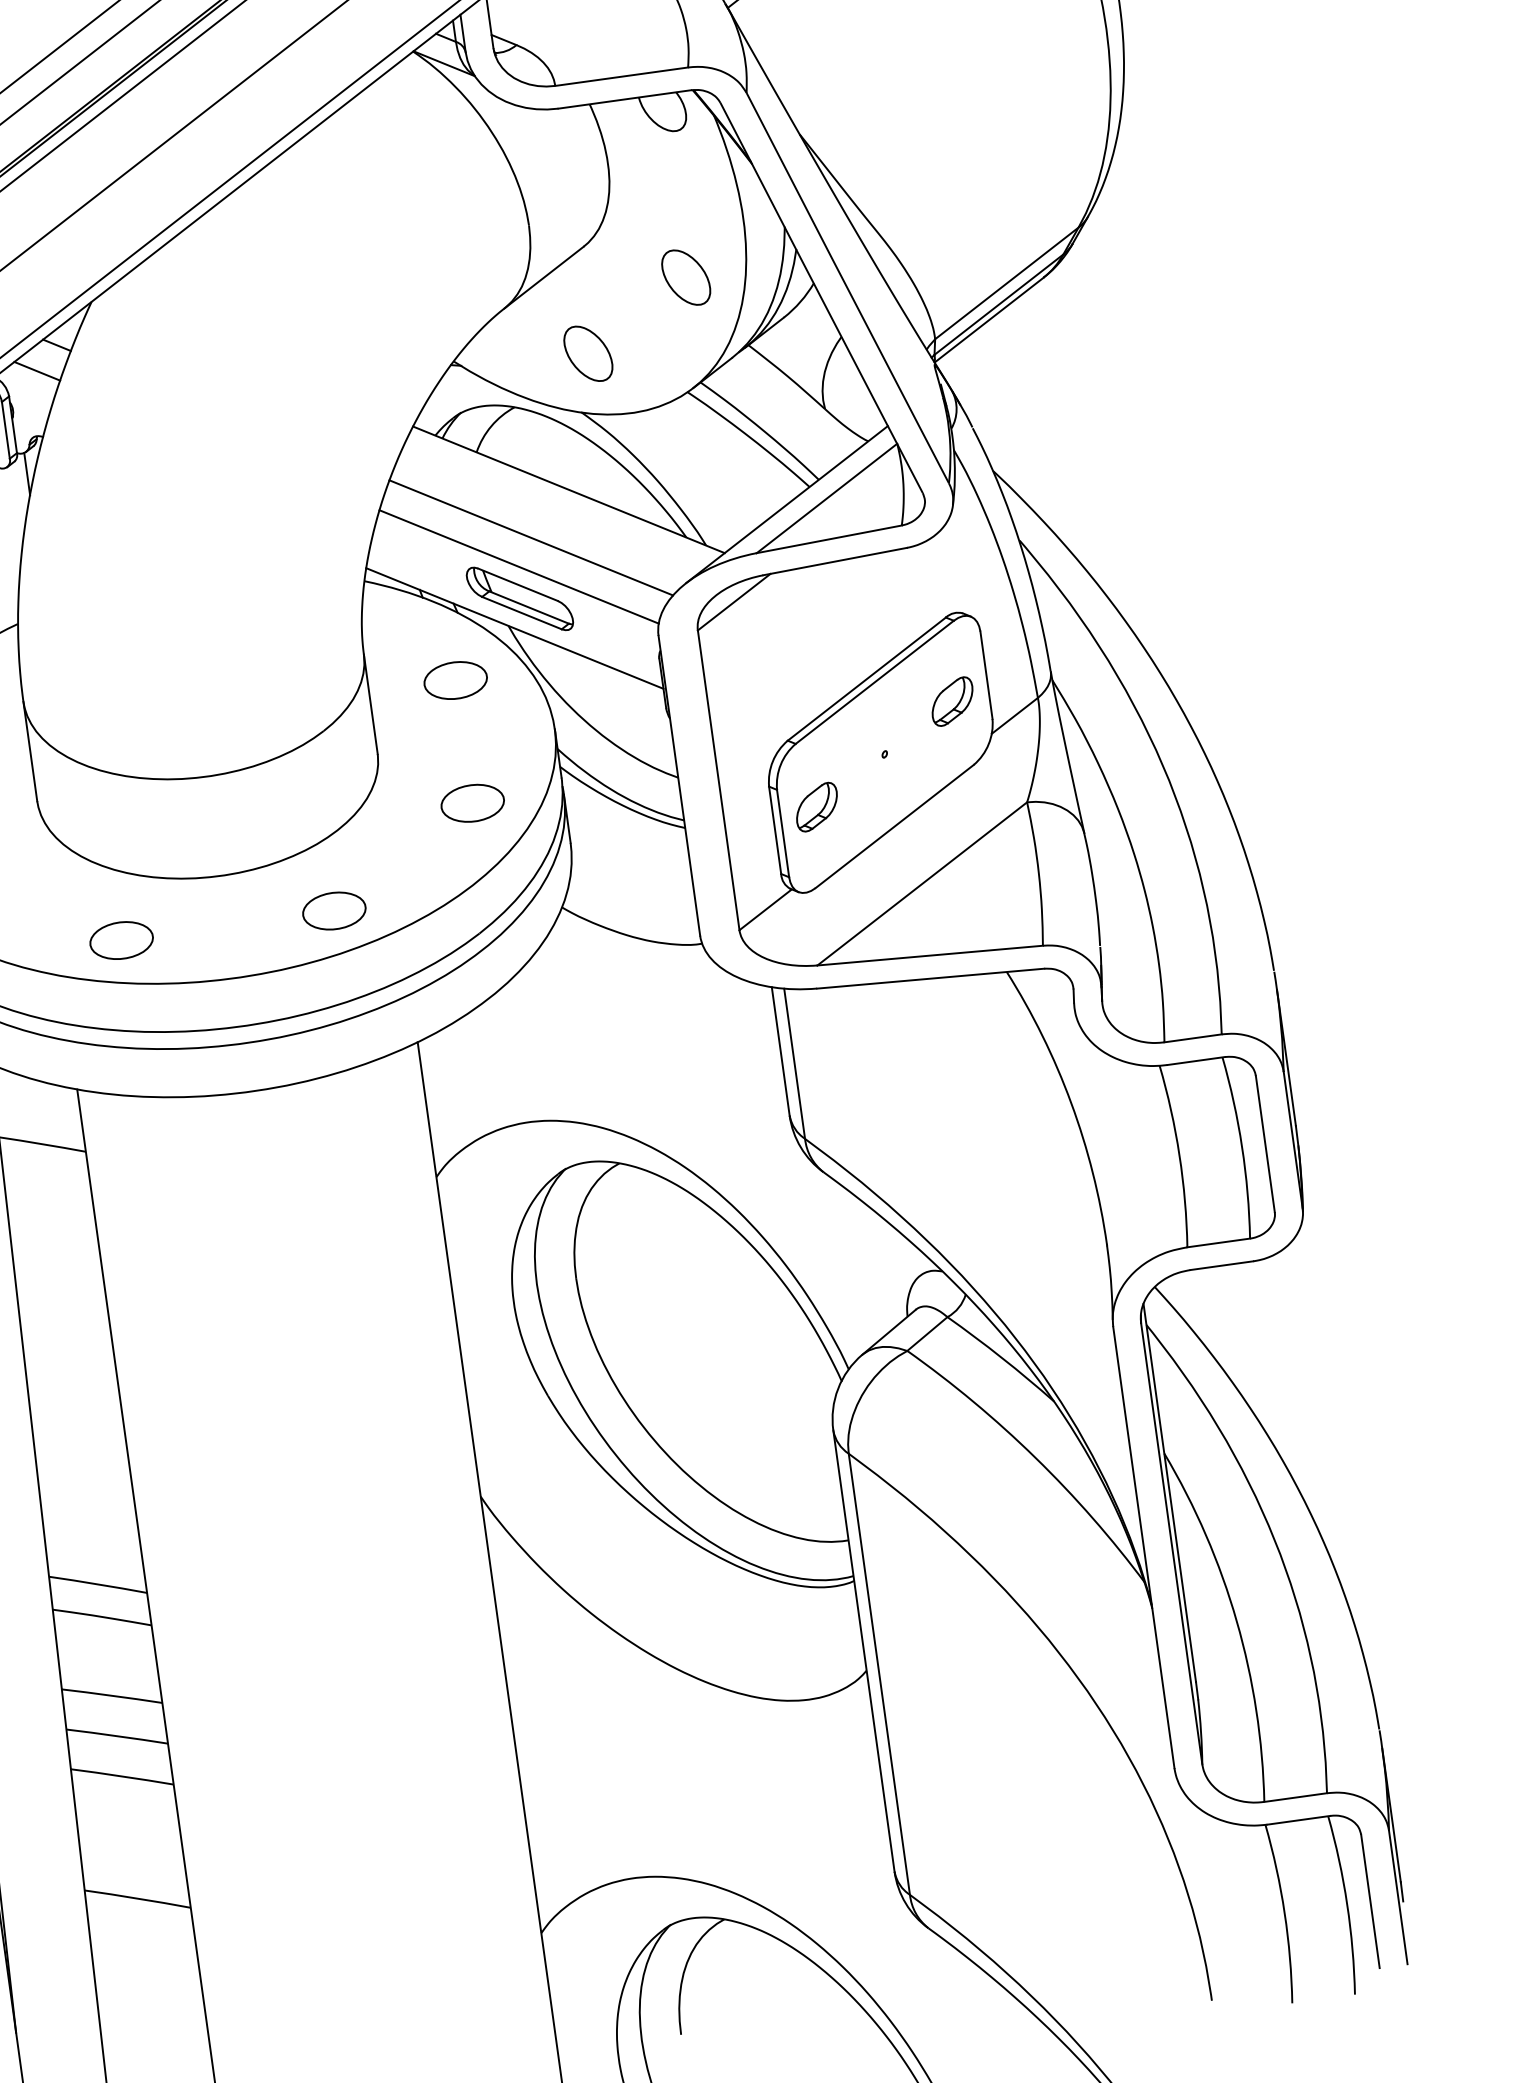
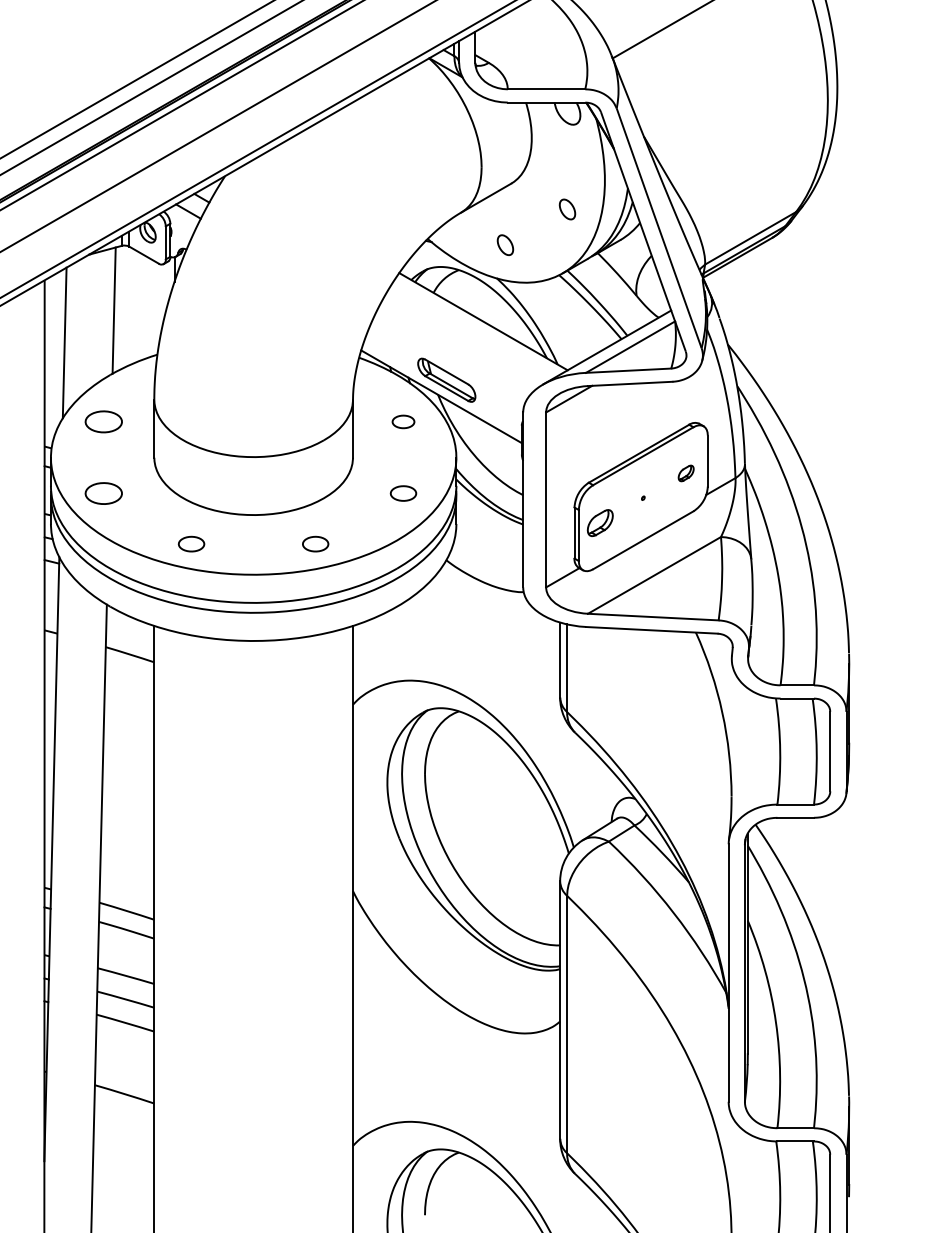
part: (686, 277) -> (567, 209), size x0.6
part: (588, 352) -> (505, 244), size x0.6
line: (530, 536) -> (457, 345), removed
line: (518, 566) -> (448, 361), removed
part: (455, 679) -> (403, 421), size x0.6
part: (951, 701) -> (685, 473), size x0.6
part: (472, 803) -> (403, 493), size x0.7
part: (333, 909) -> (315, 543), size x0.7
part: (121, 939) -> (191, 543), size x0.7

